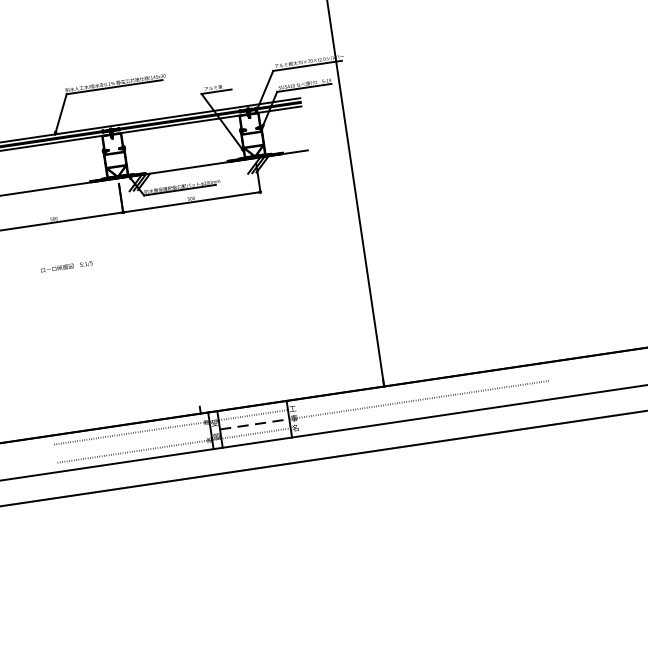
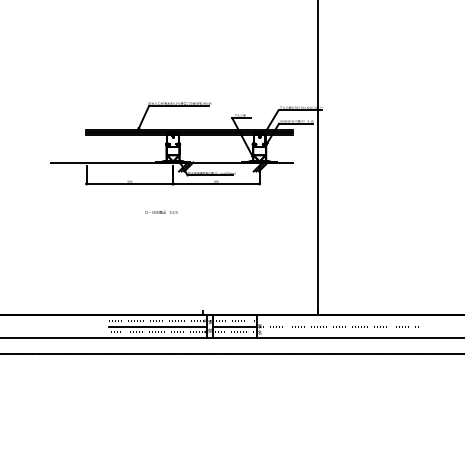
text: (66, 267) -> (161, 212), moved
line: (254, 424) -> (234, 326), dashed -> solid
line: (133, 442) -> (158, 326), added

